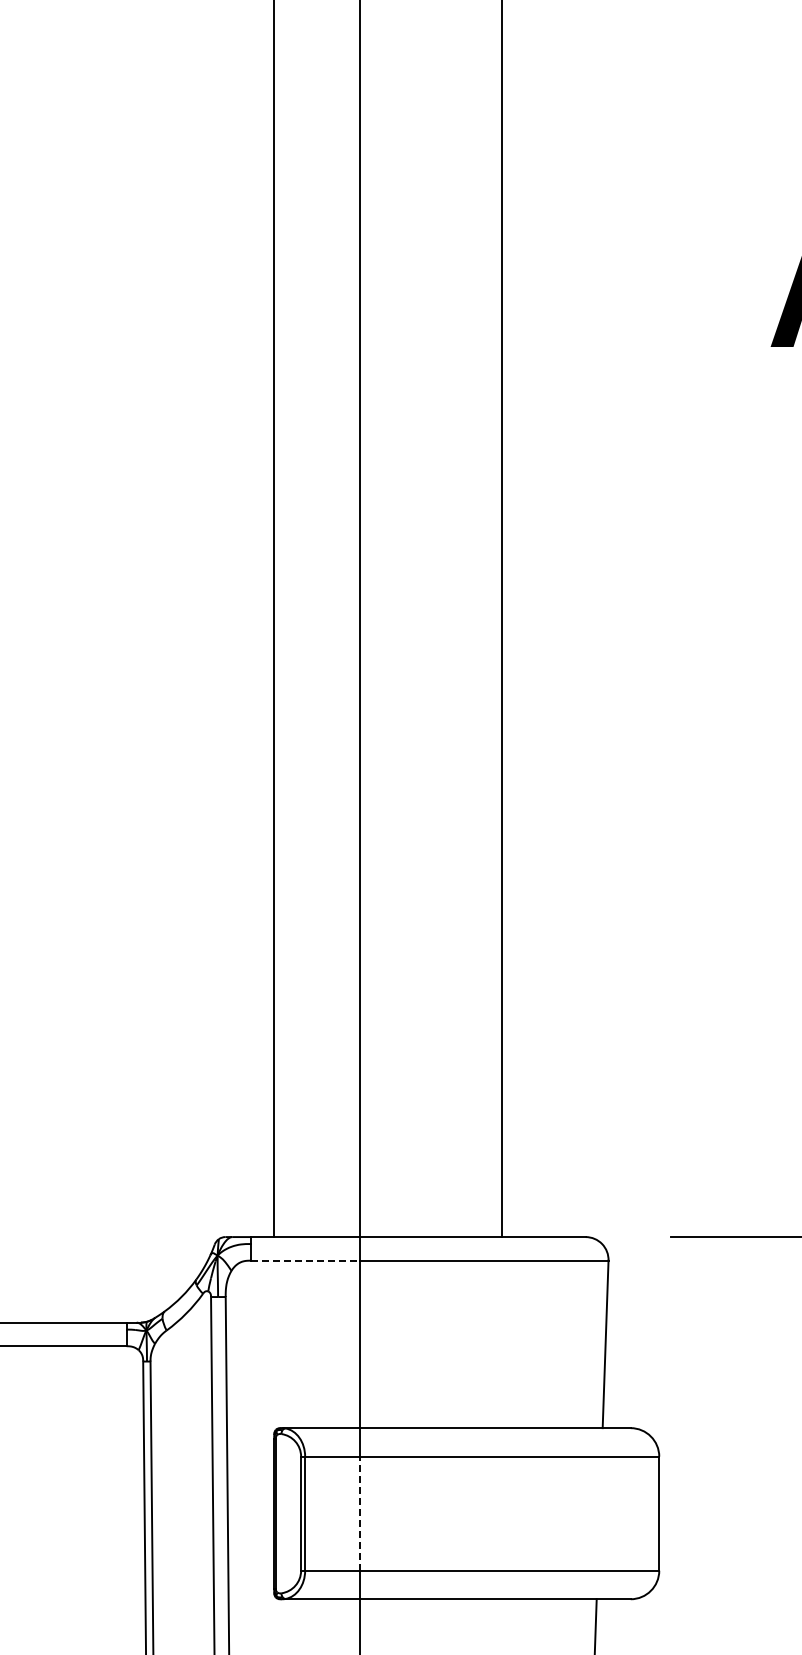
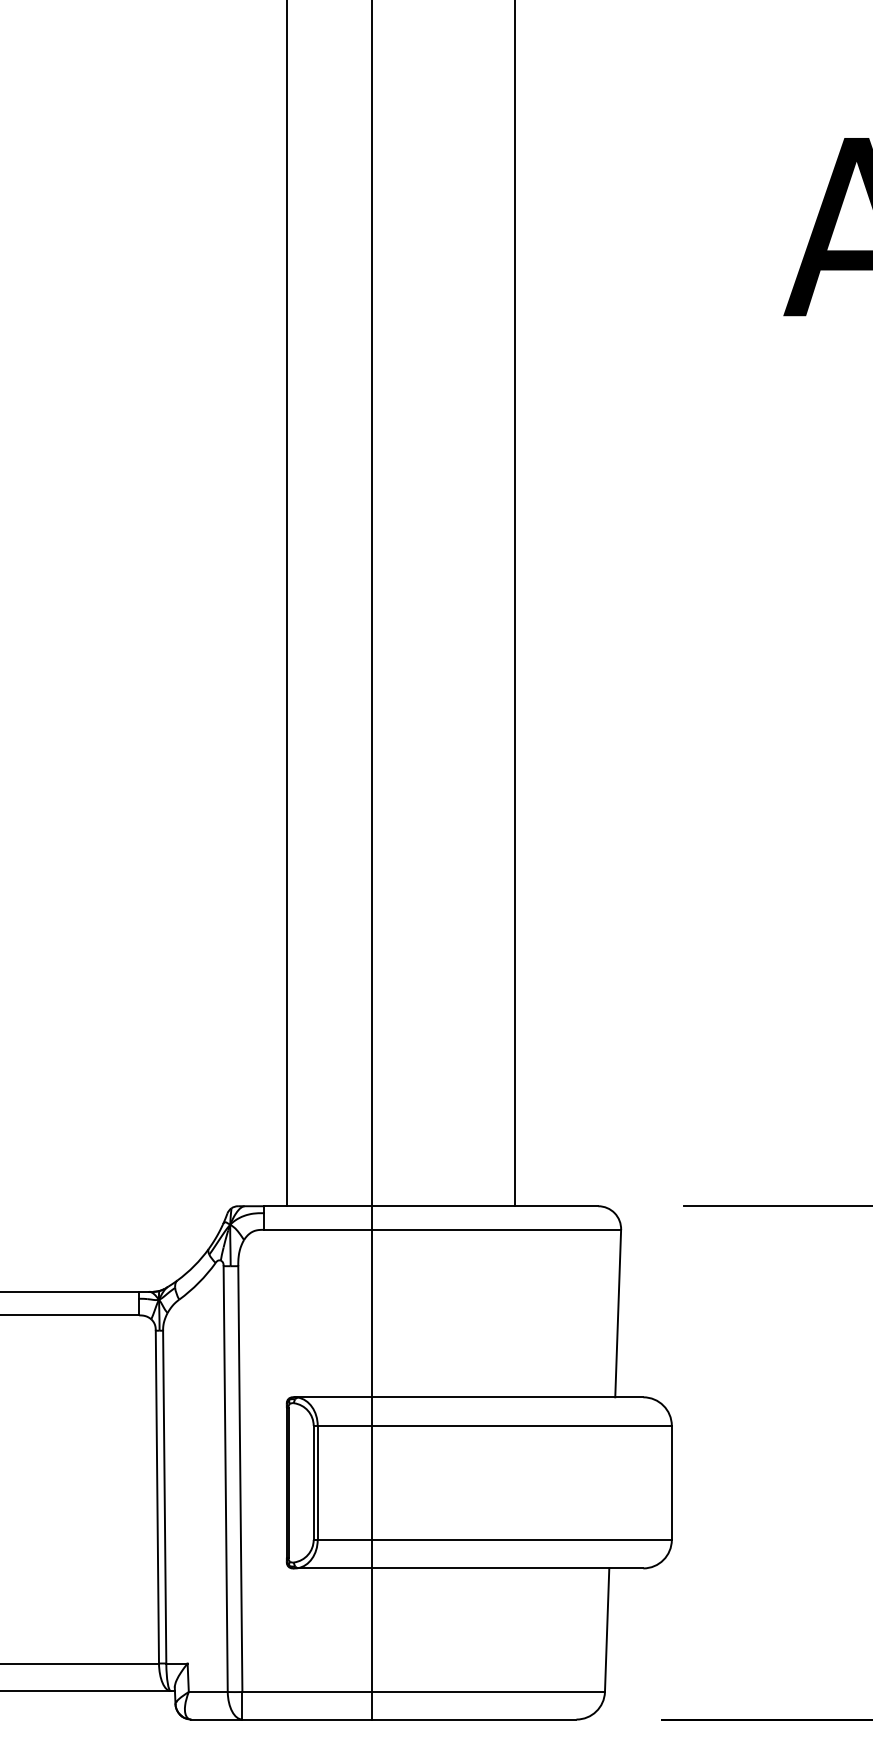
line: (305, 1260) -> (318, 1229), dashed -> solid
line: (359, 1513) -> (372, 1482), dashed -> solid

